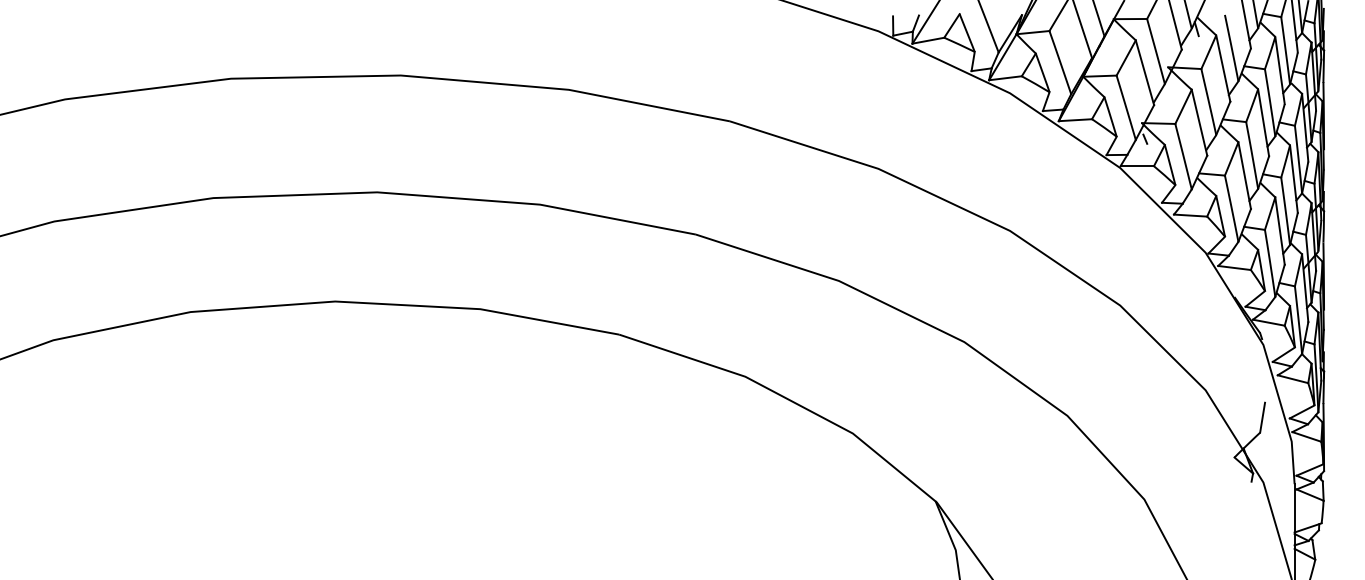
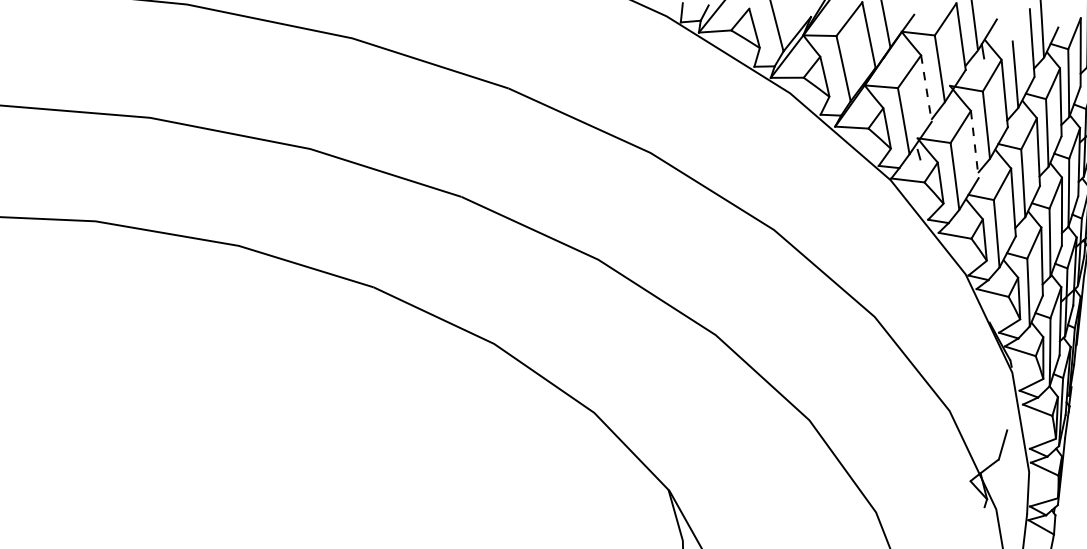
line: (1144, 72) -> (926, 88), solid -> dashed
line: (1199, 122) -> (974, 144), solid -> dashed

